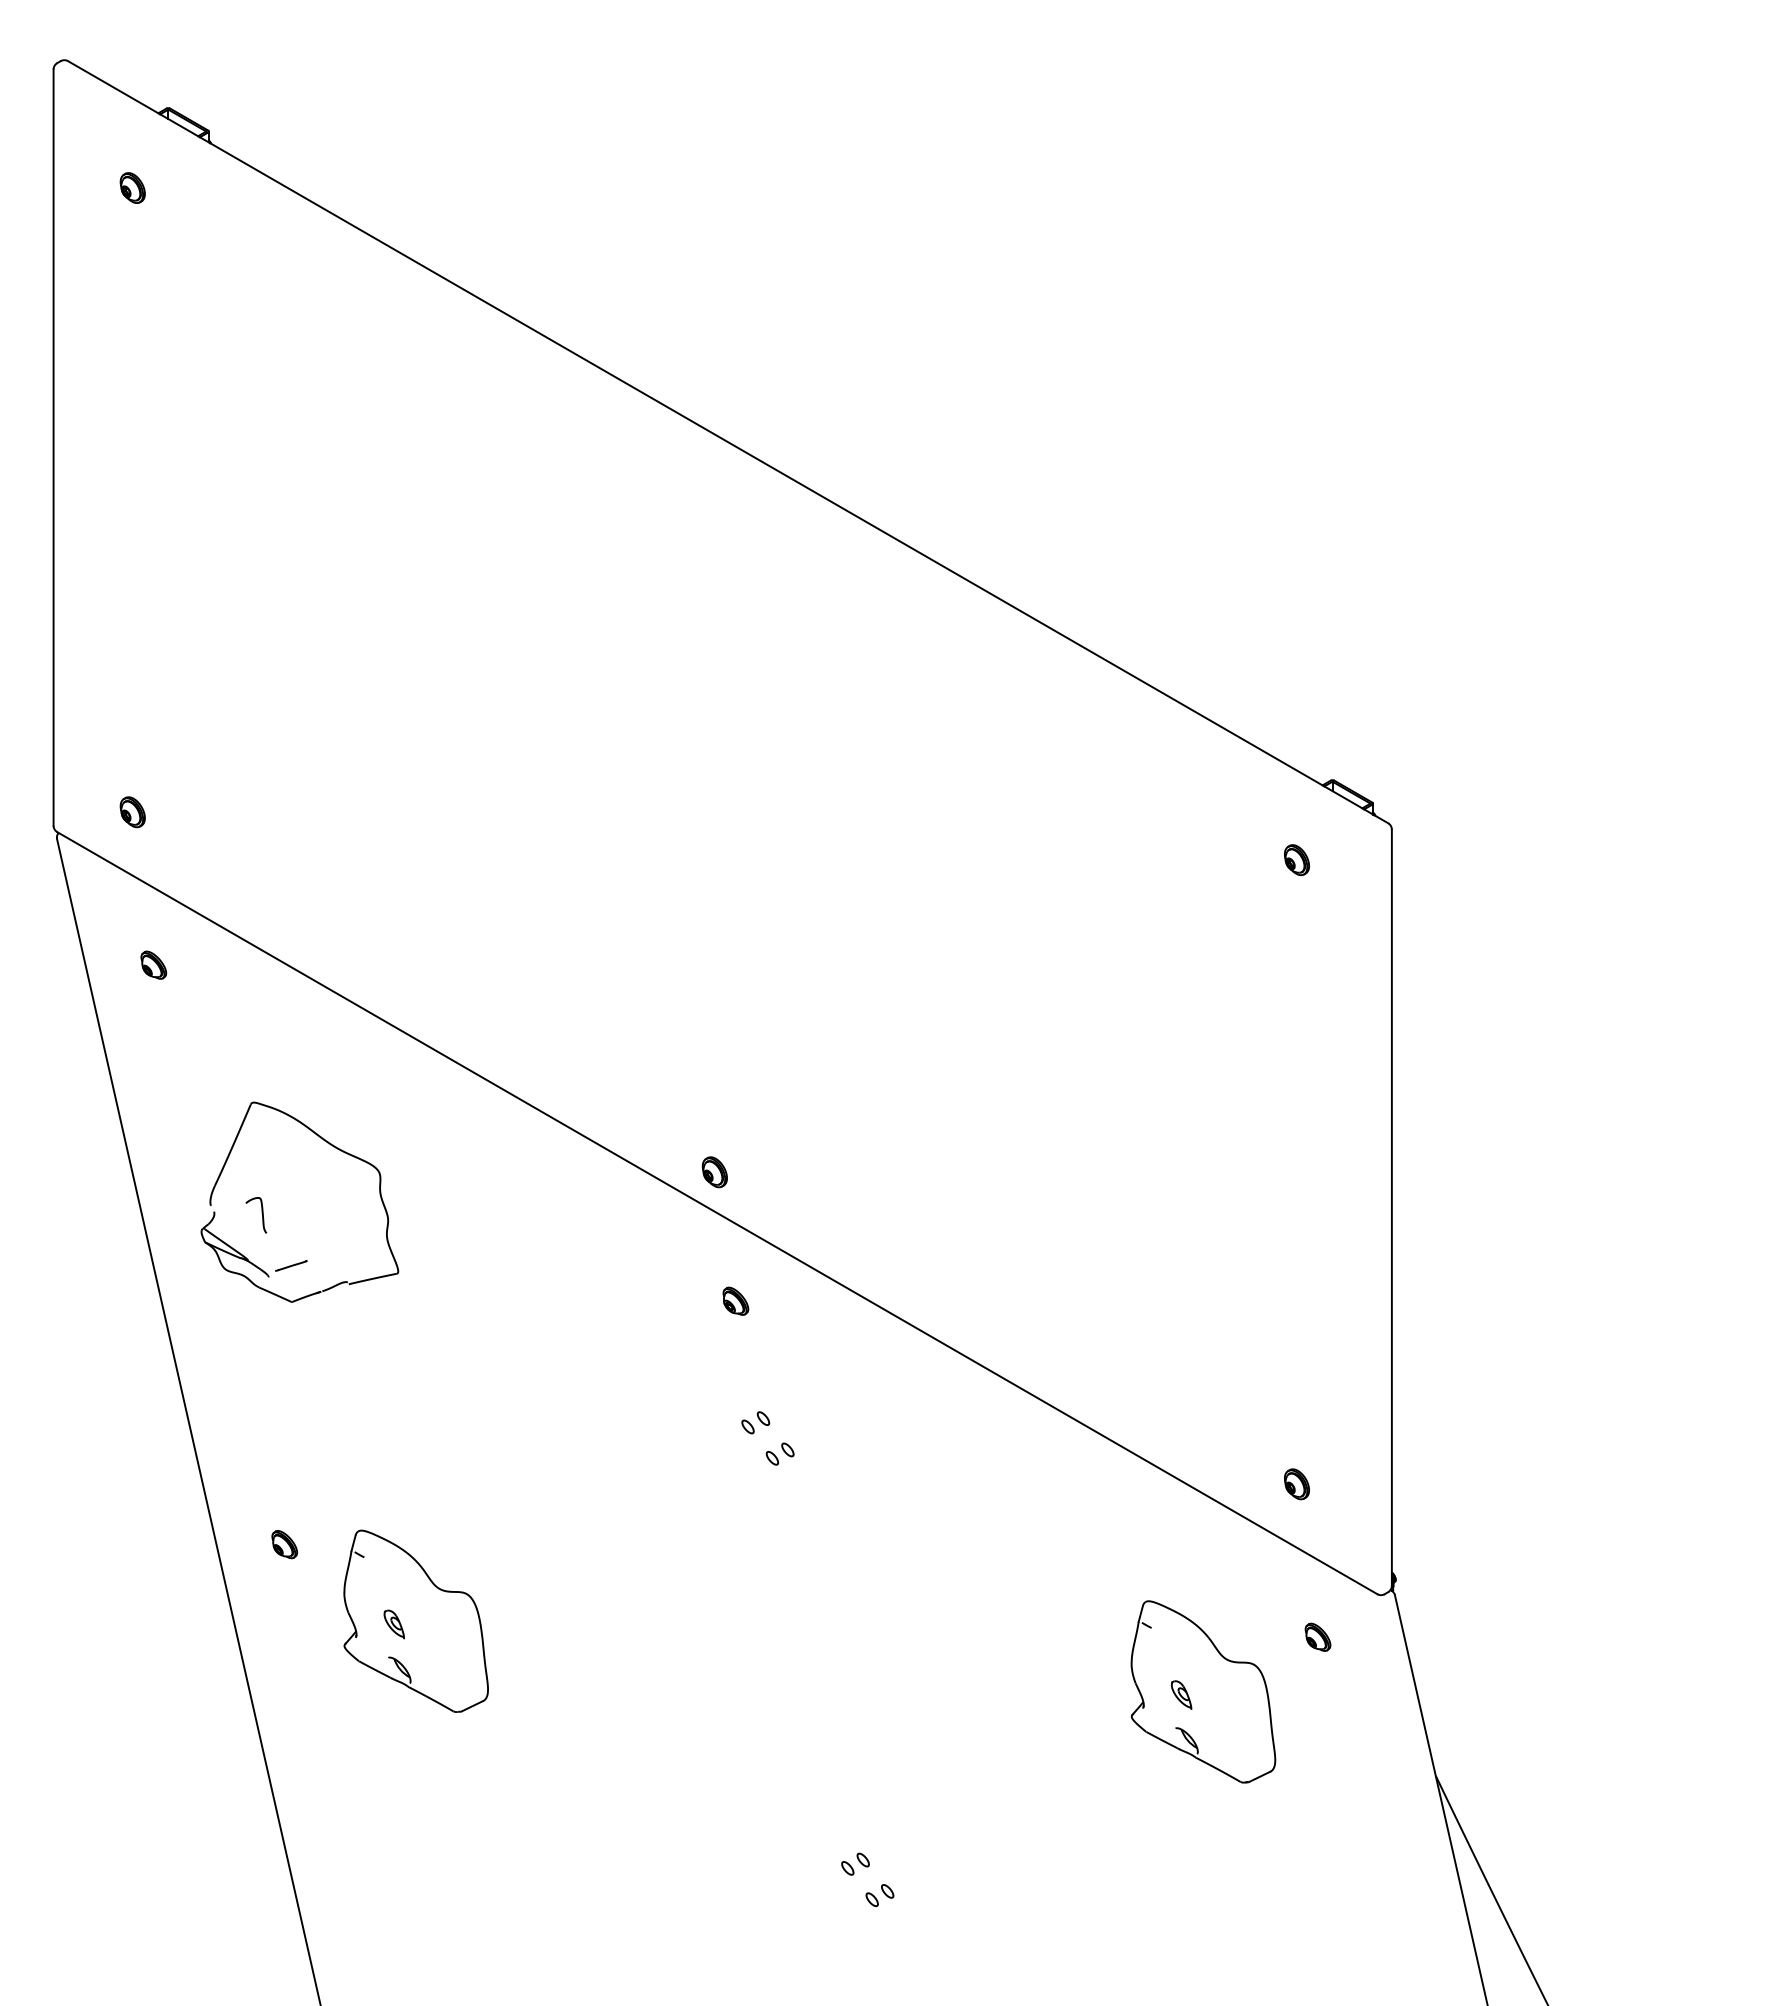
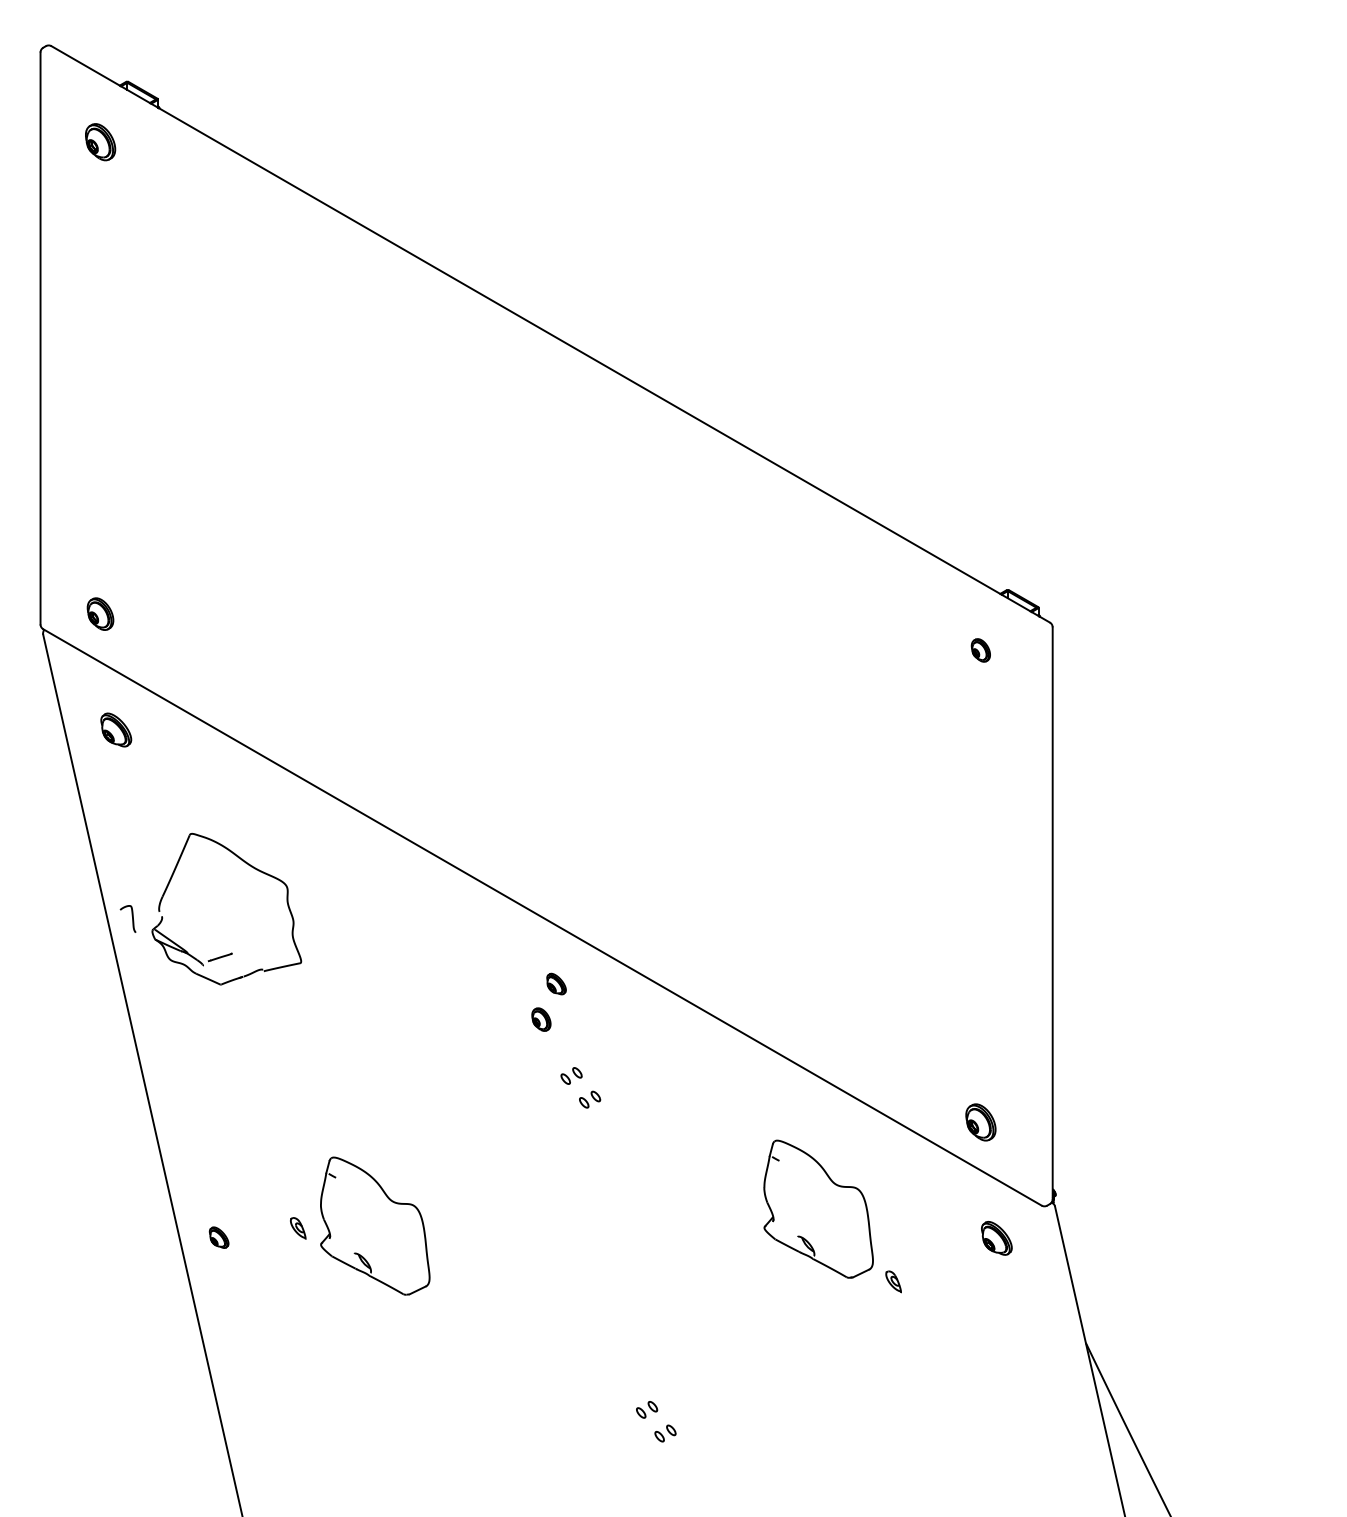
part: (132, 187) -> (100, 141), size x1.6
part: (132, 812) -> (100, 614), size x1.4
part: (153, 964) -> (116, 729), size x1.6
part: (714, 1172) -> (541, 1019), moved
curve: (261, 1213) -> (131, 917), moved
part: (1296, 1484) -> (980, 1122), size x1.6
part: (284, 1544) -> (218, 1237), moved
part: (415, 1620) -> (374, 1225), moved
part: (1317, 1636) -> (996, 1237), size x1.6
part: (1203, 1691) -> (818, 1208), moved

